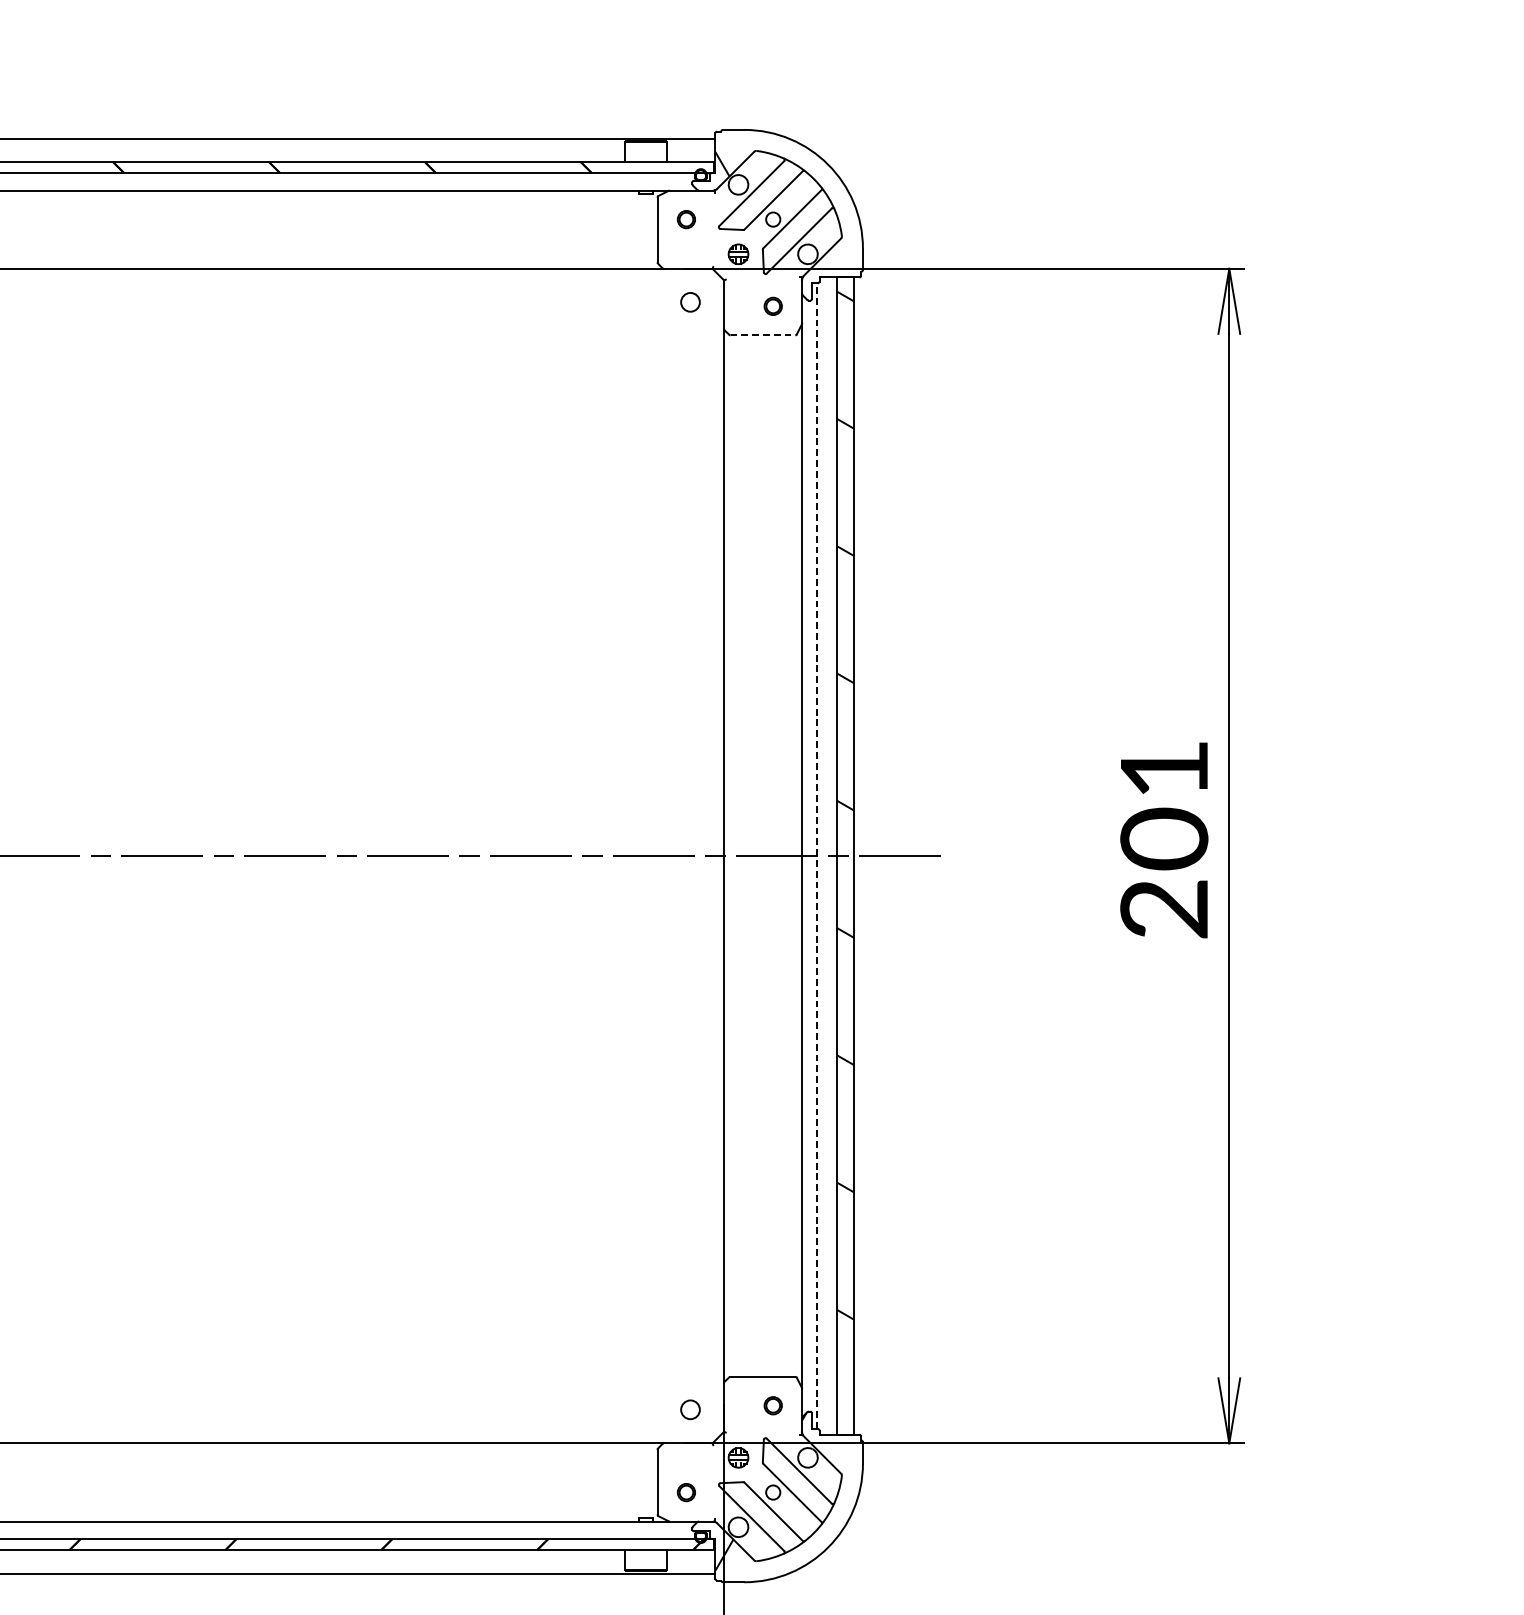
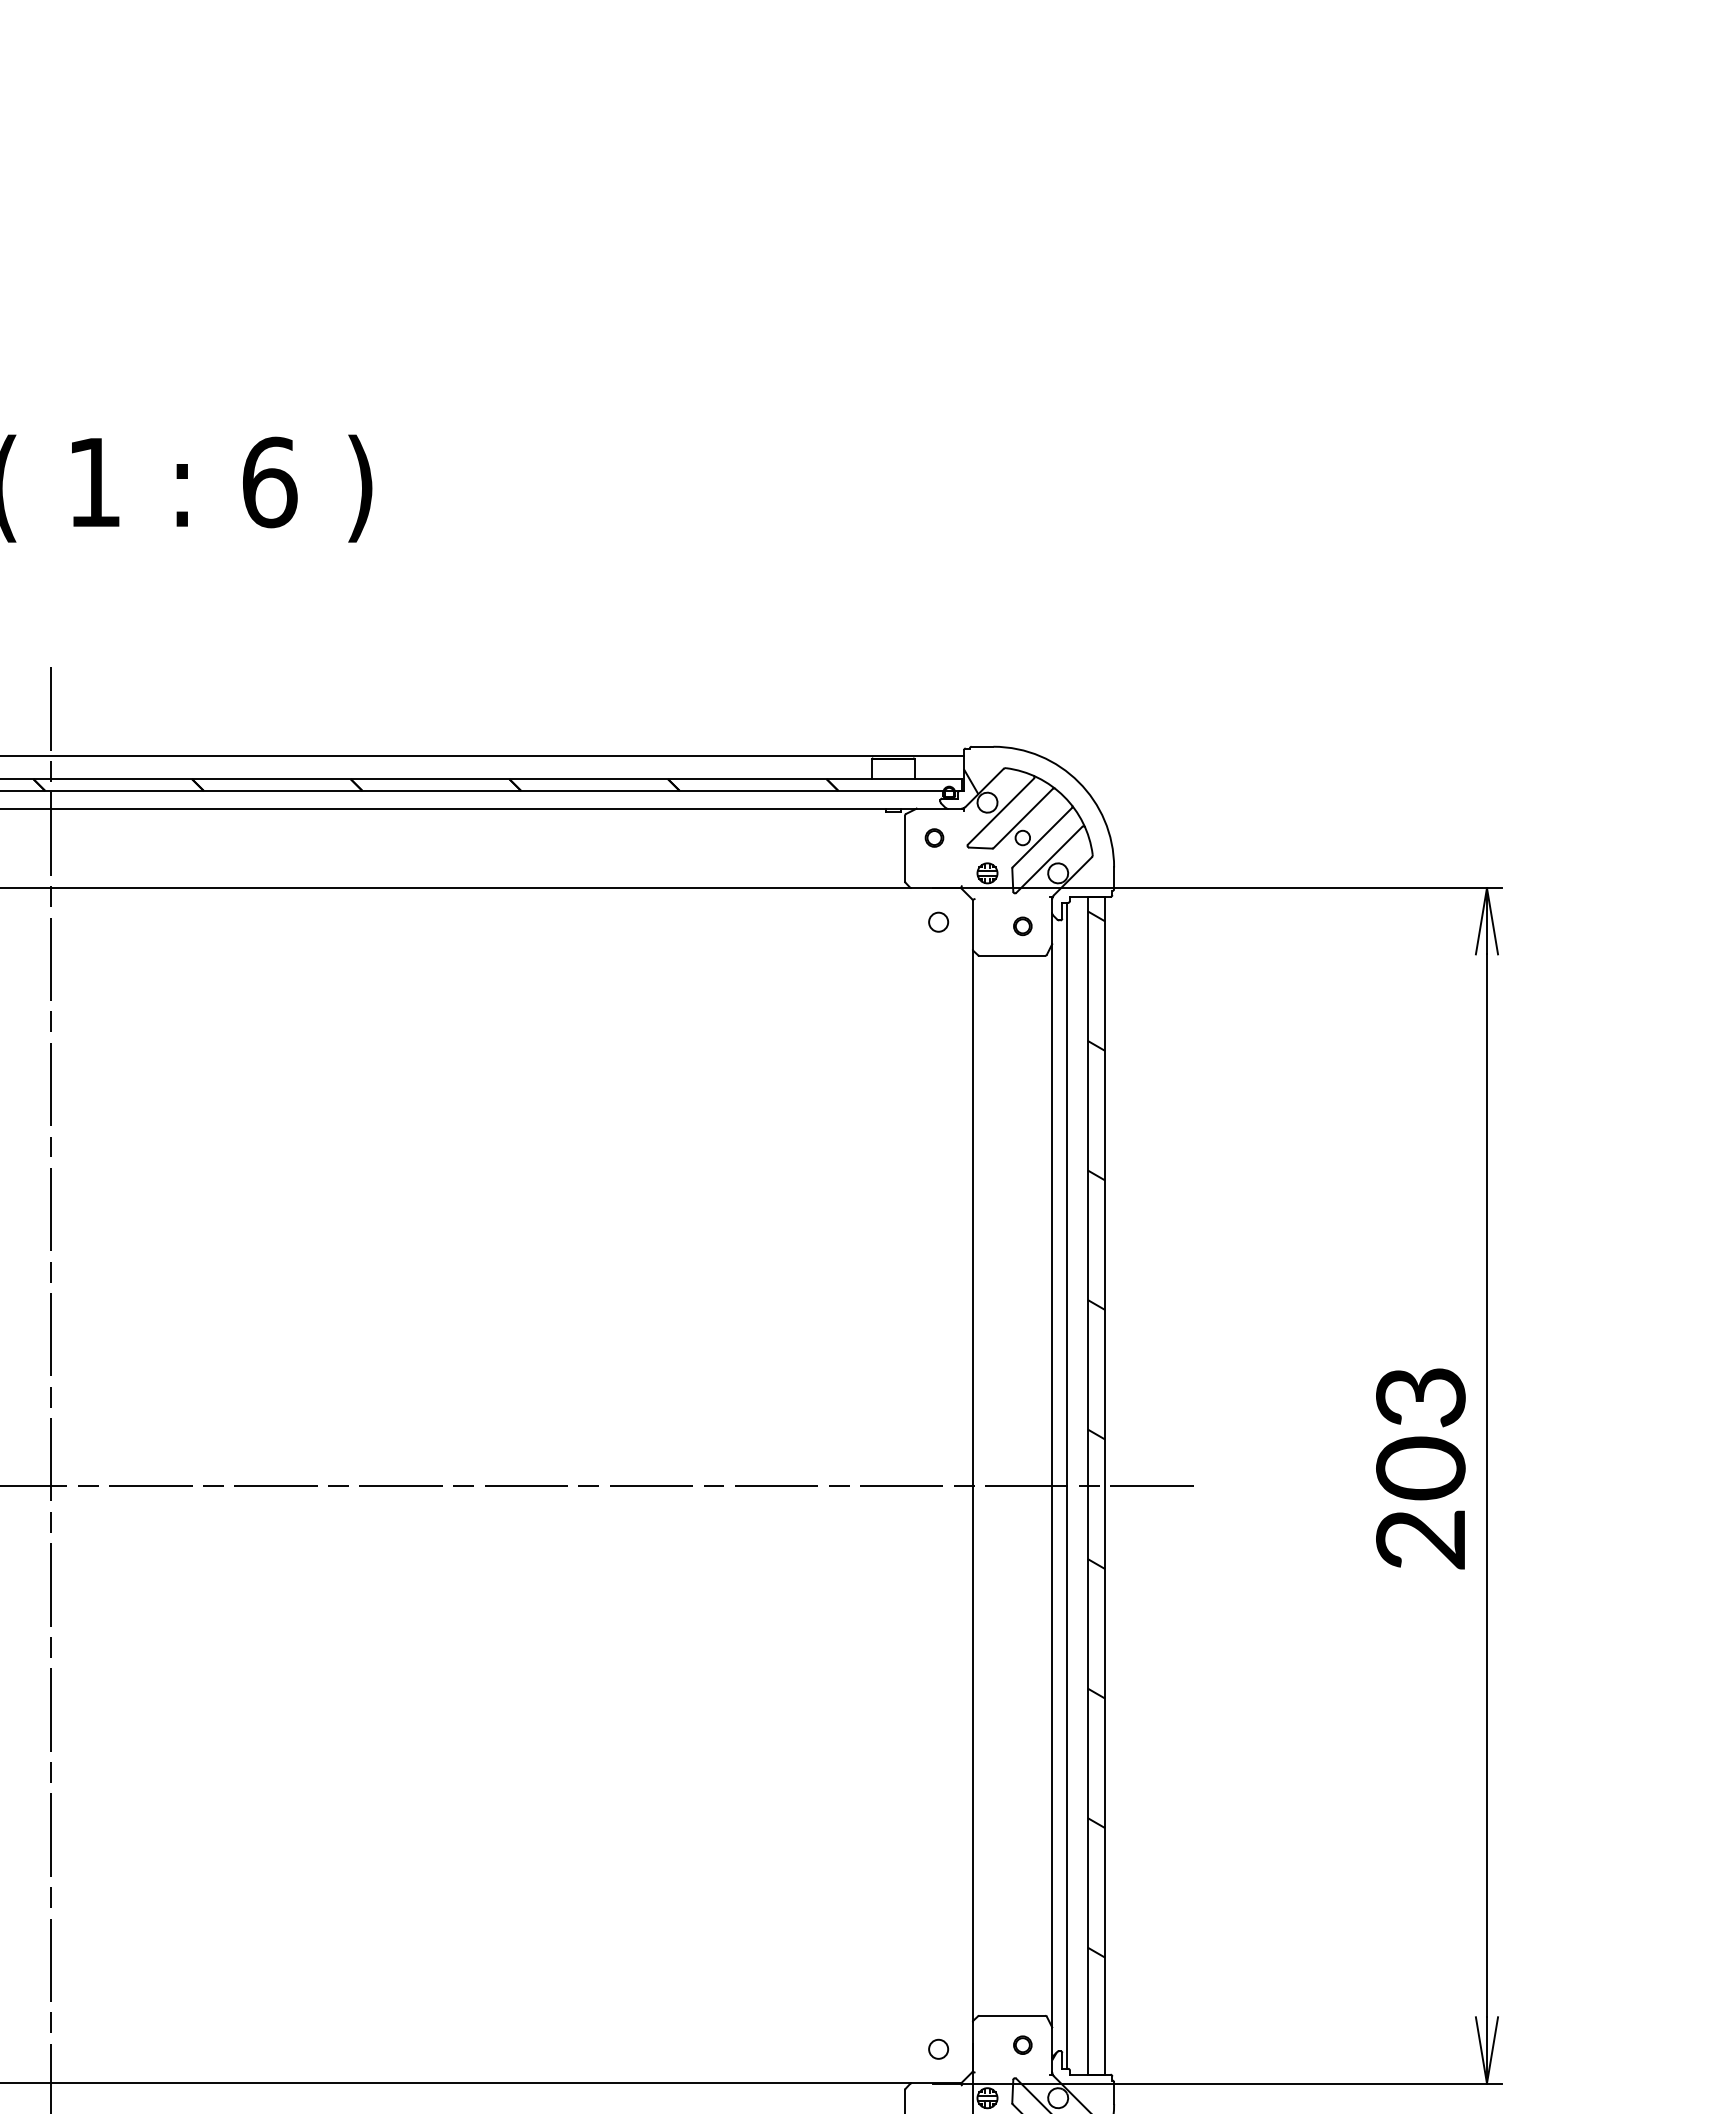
line: (763, 335) -> (1012, 955), dashed -> solid
text: (1163, 769) -> (1420, 1397), 201 -> 203
line: (817, 855) -> (1067, 1485), dashed -> solid

